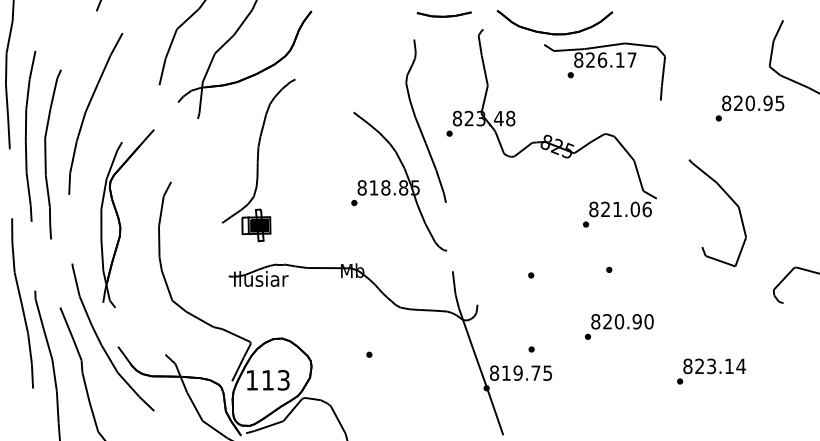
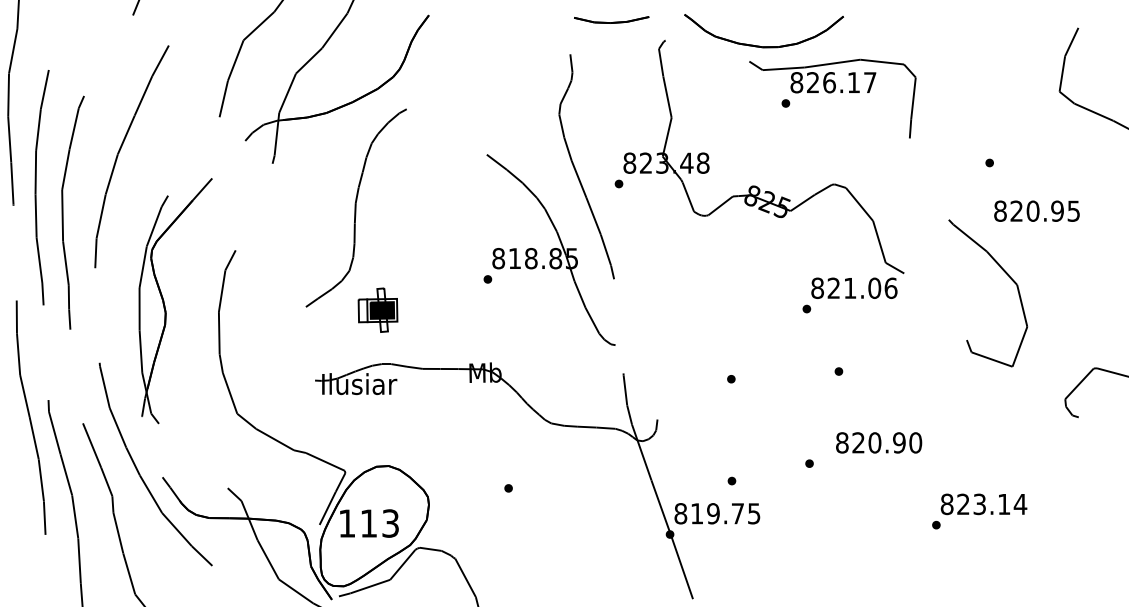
text: (752, 102) -> (1036, 210), moved
part: (256, 224) -> (377, 309), moved
text: (622, 321) -> (879, 442), moved

